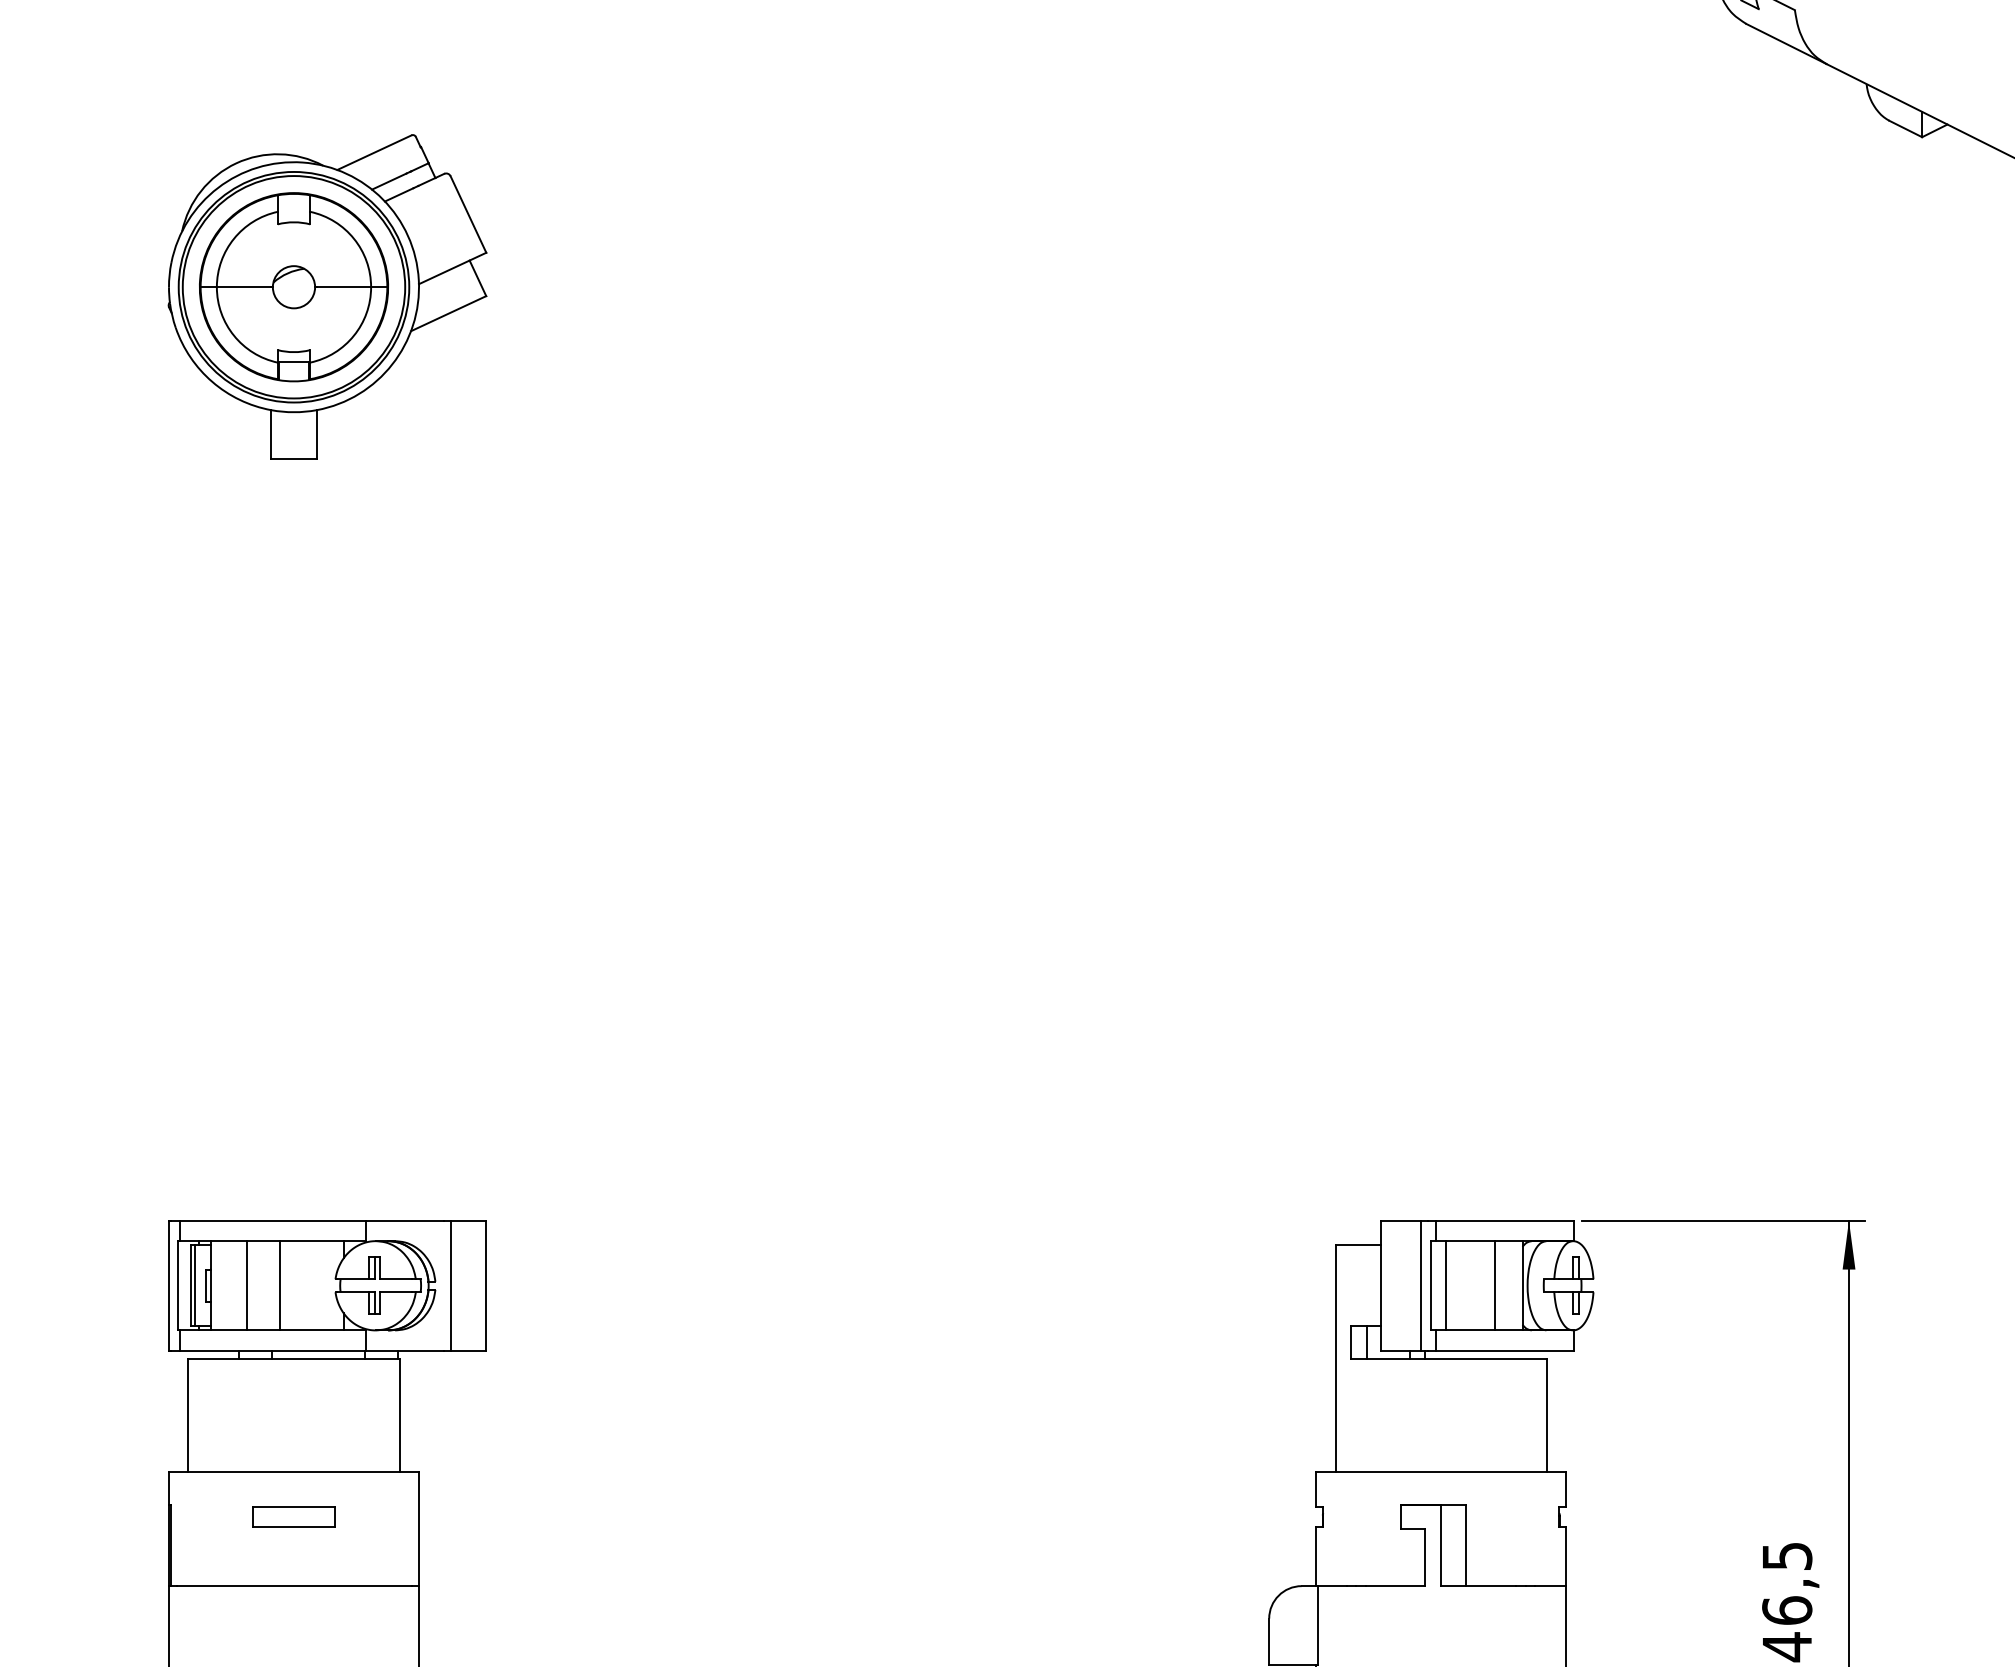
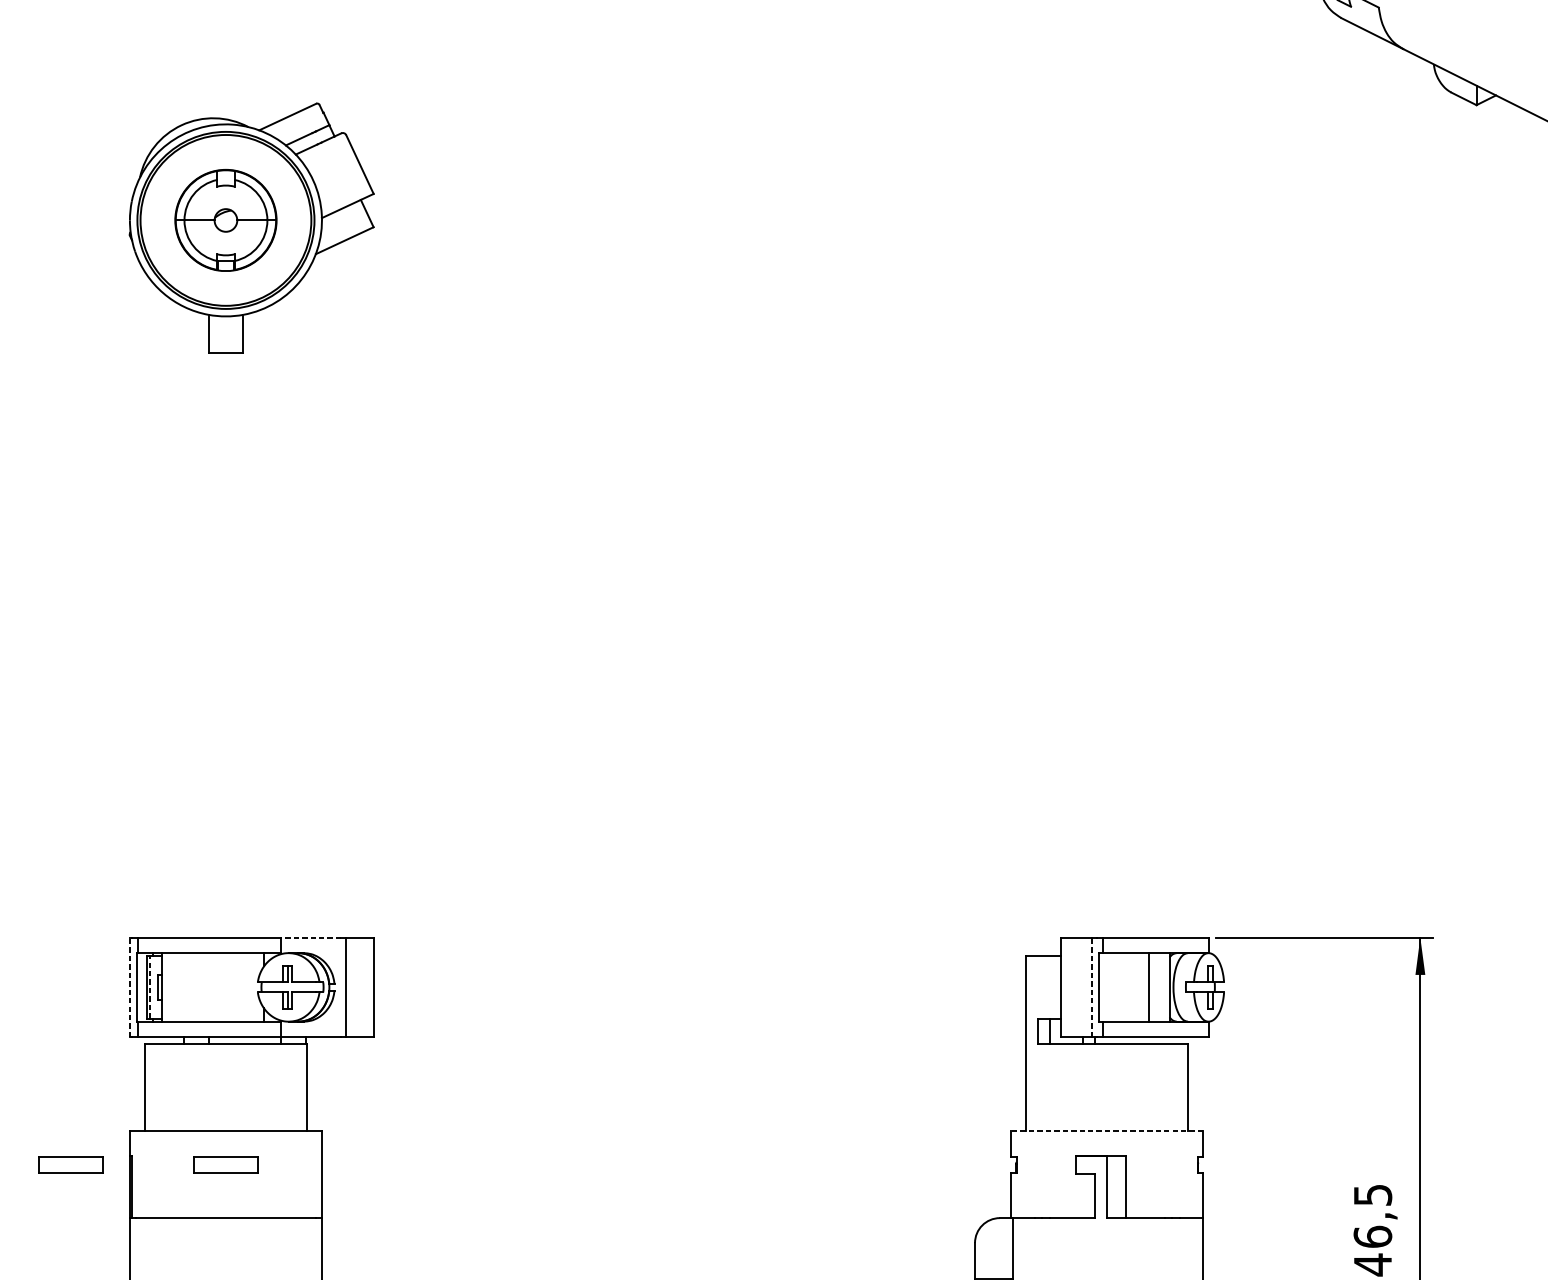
part: (293, 287) -> (225, 220), size x0.7
line: (404, 1220) -> (310, 937), solid -> dashed
line: (168, 1285) -> (129, 987), solid -> dashed
line: (195, 1285) -> (150, 987), solid -> dashed
line: (247, 1285) -> (190, 987), removed
line: (280, 1285) -> (215, 987), removed
line: (1421, 1285) -> (1091, 987), solid -> dashed
line: (1446, 1285) -> (1111, 987), removed
line: (1440, 1472) -> (1106, 1130), solid -> dashed
part: (91, 1516) -> (70, 1164), added

